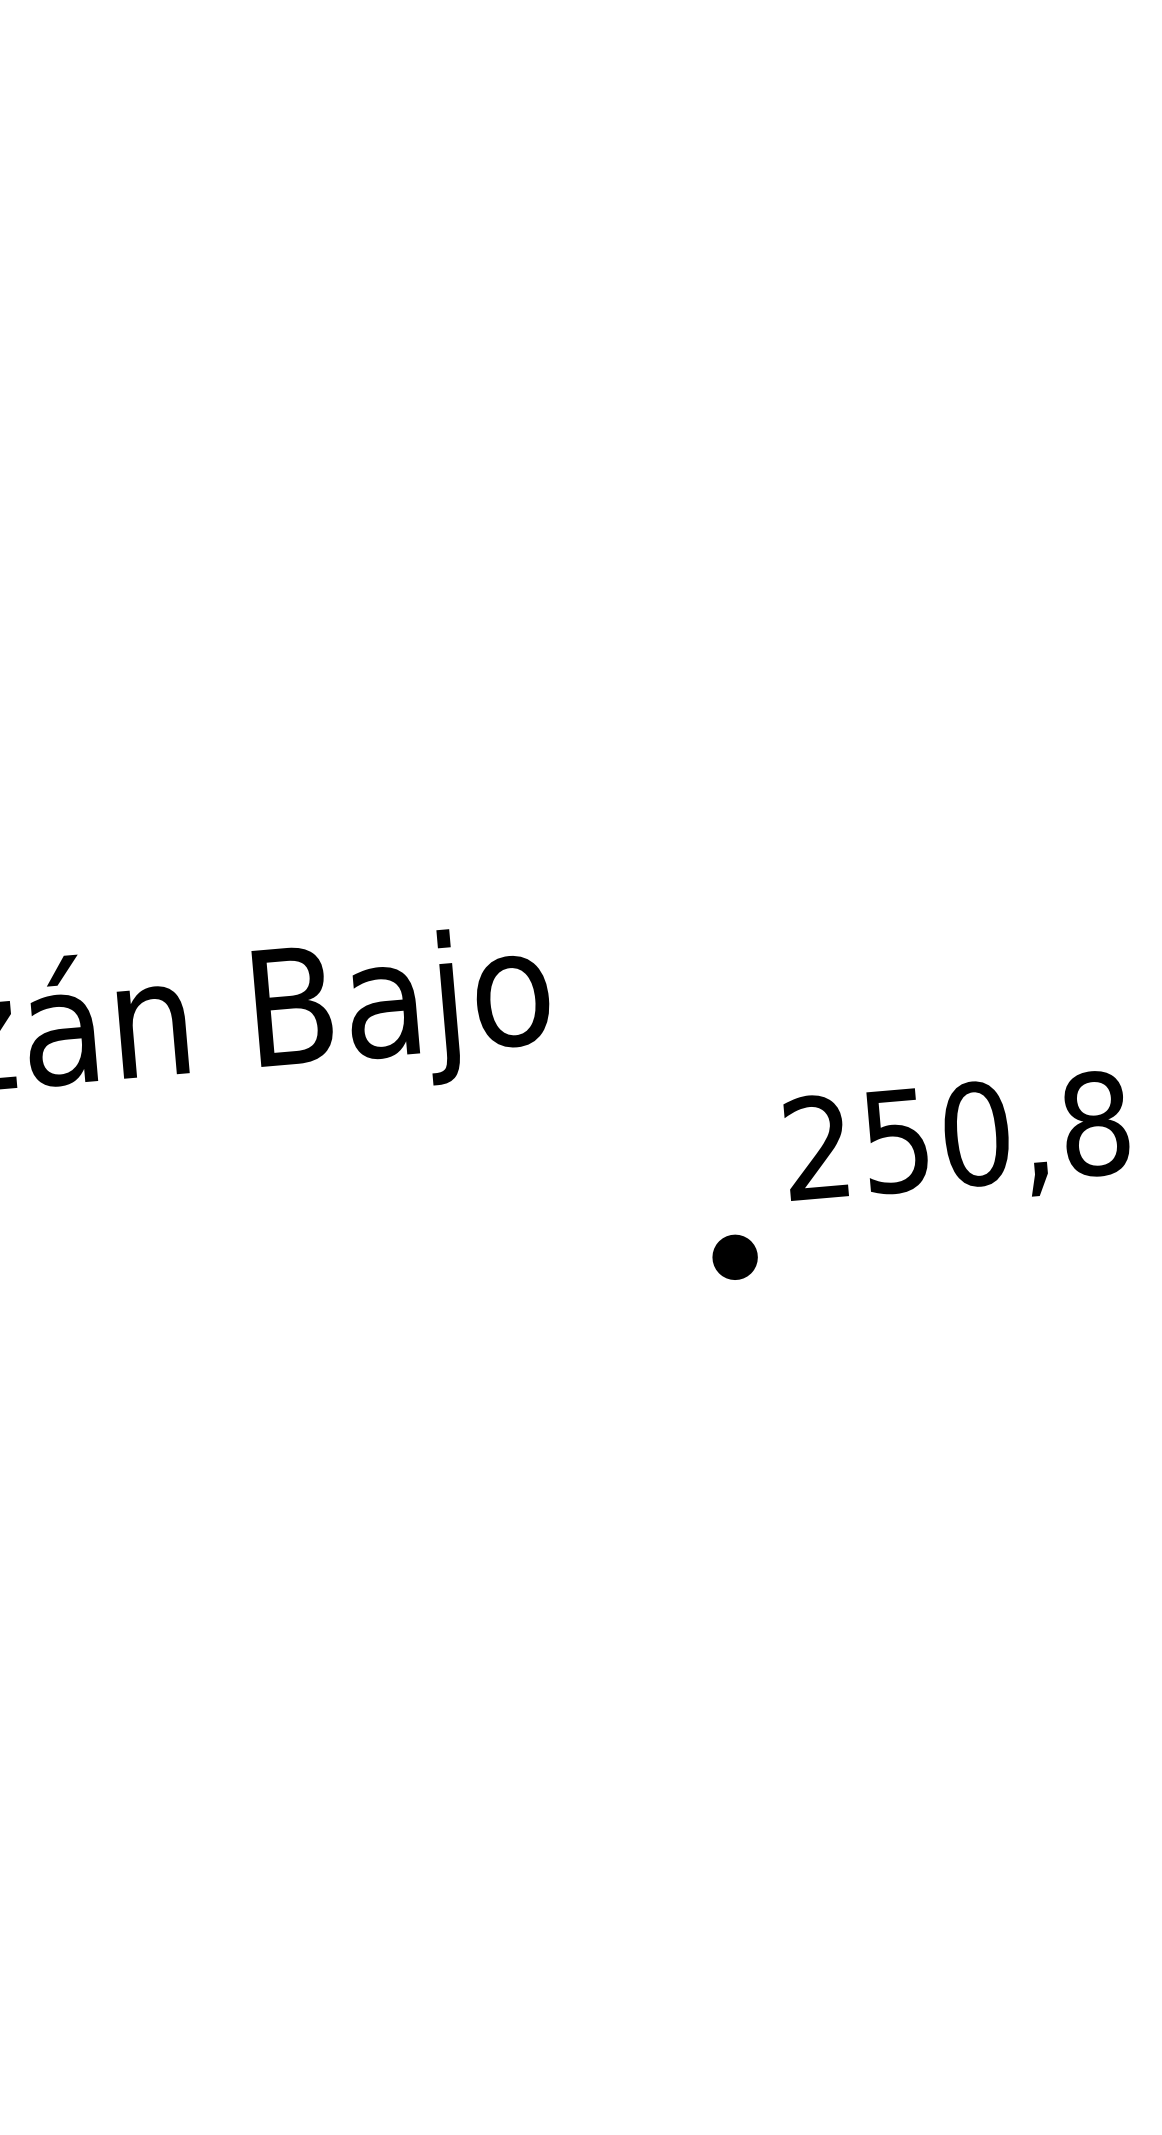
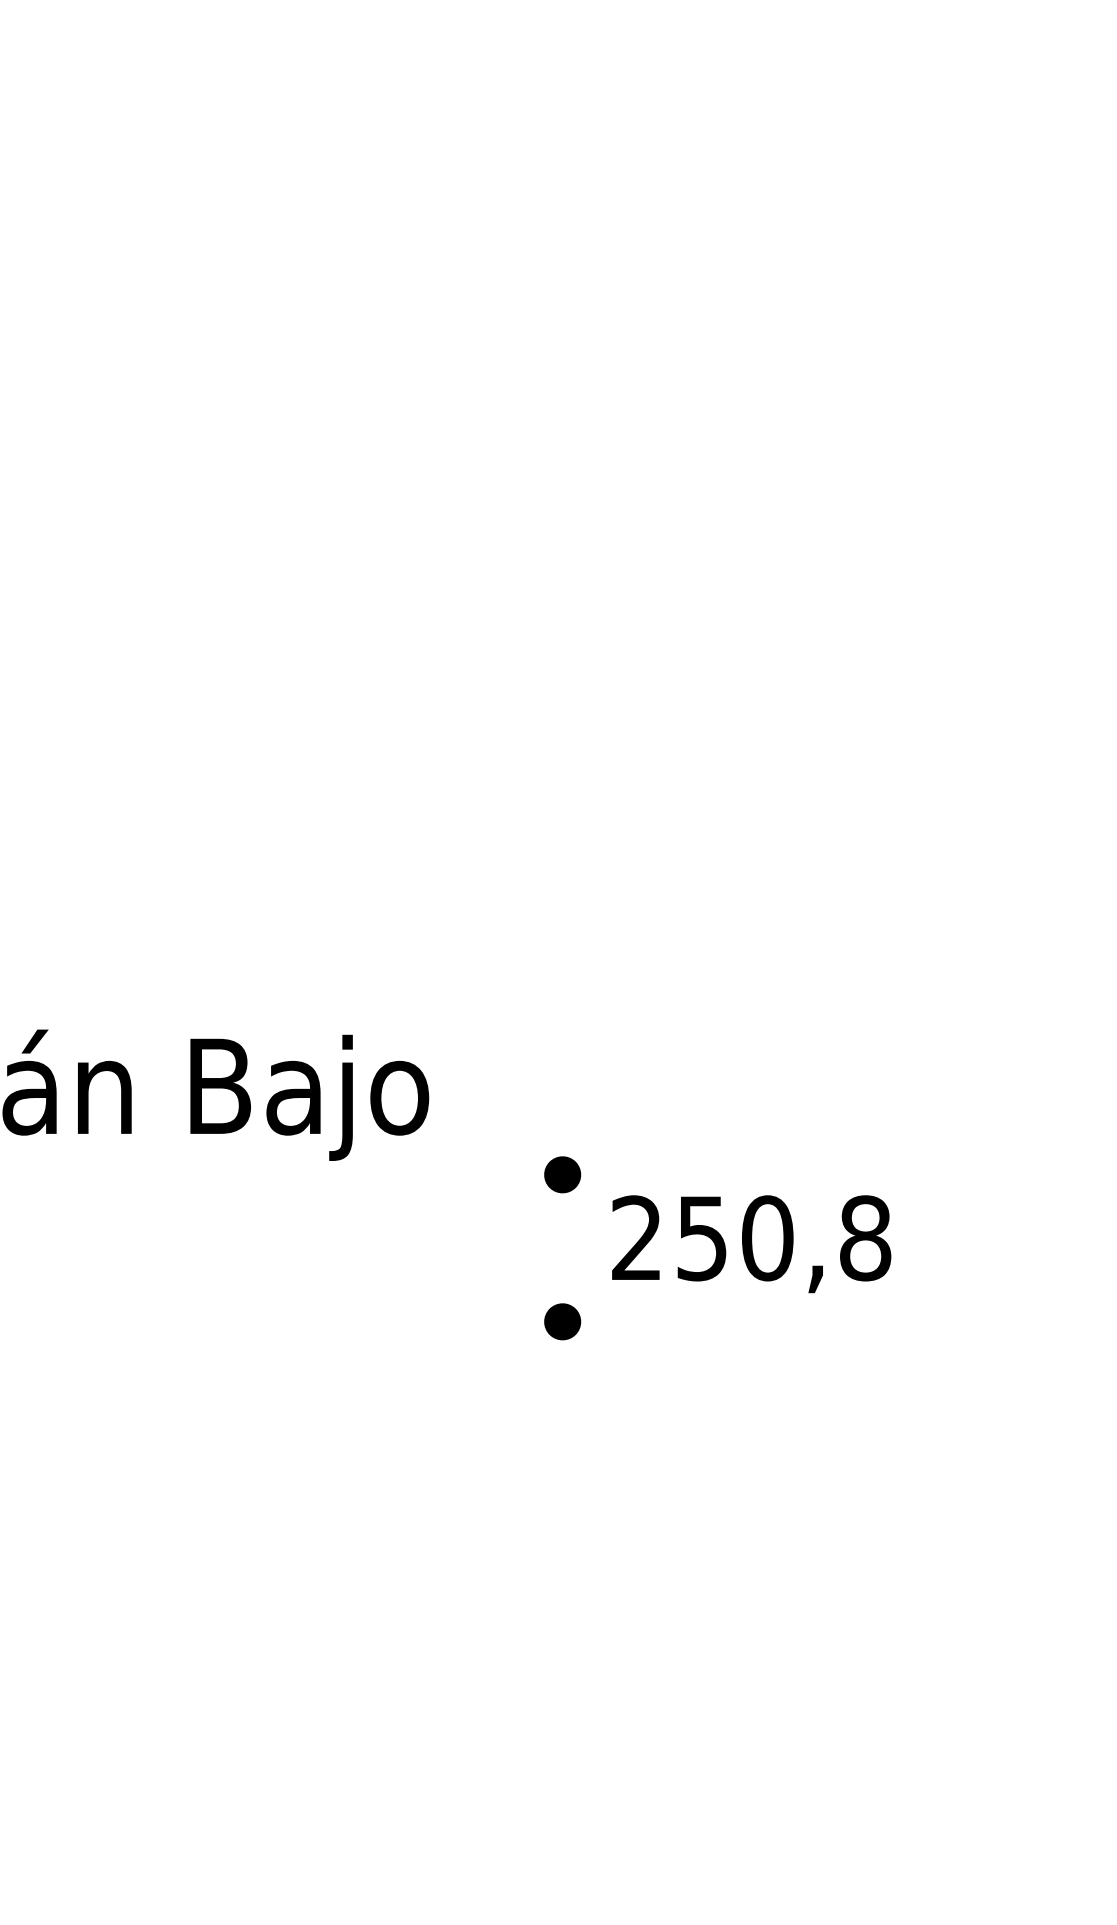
part: (719, 1077) -> (562, 1174), added

